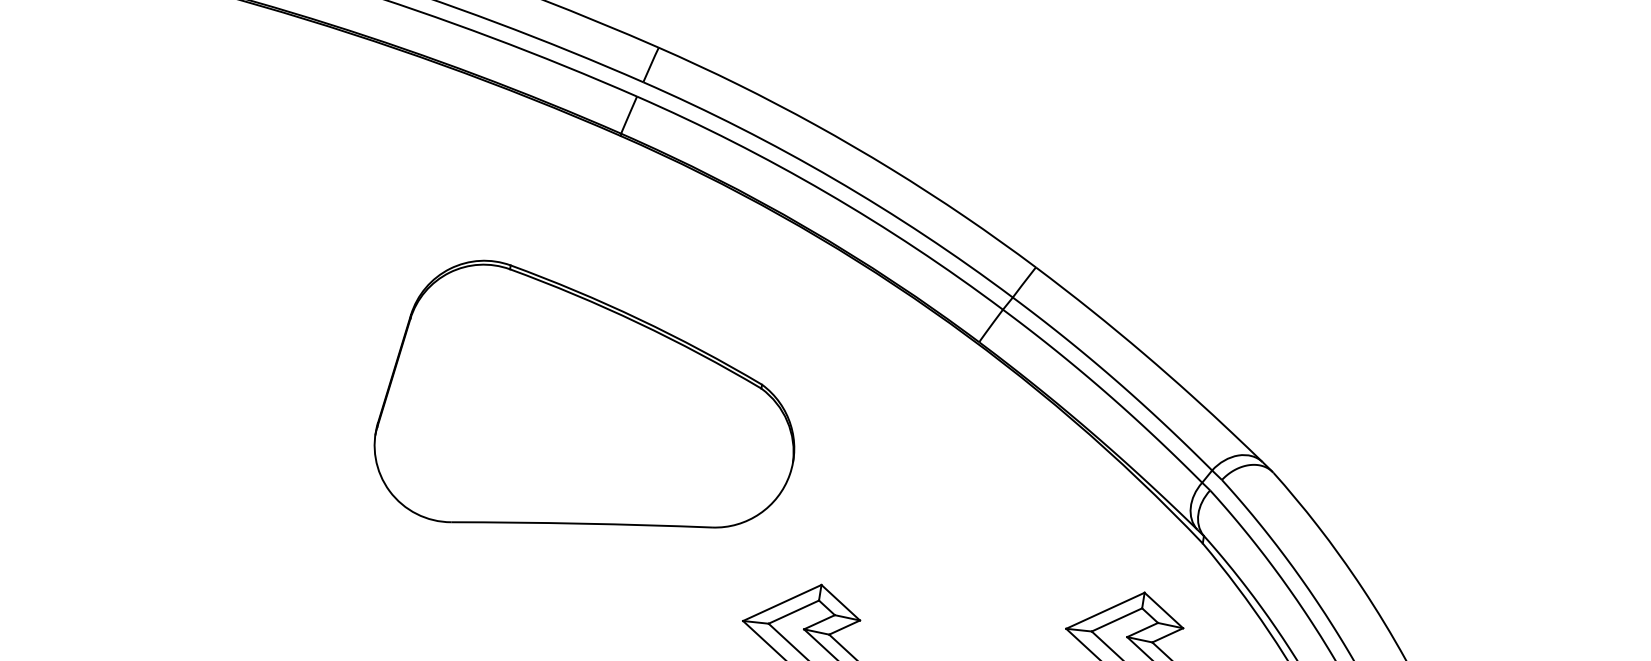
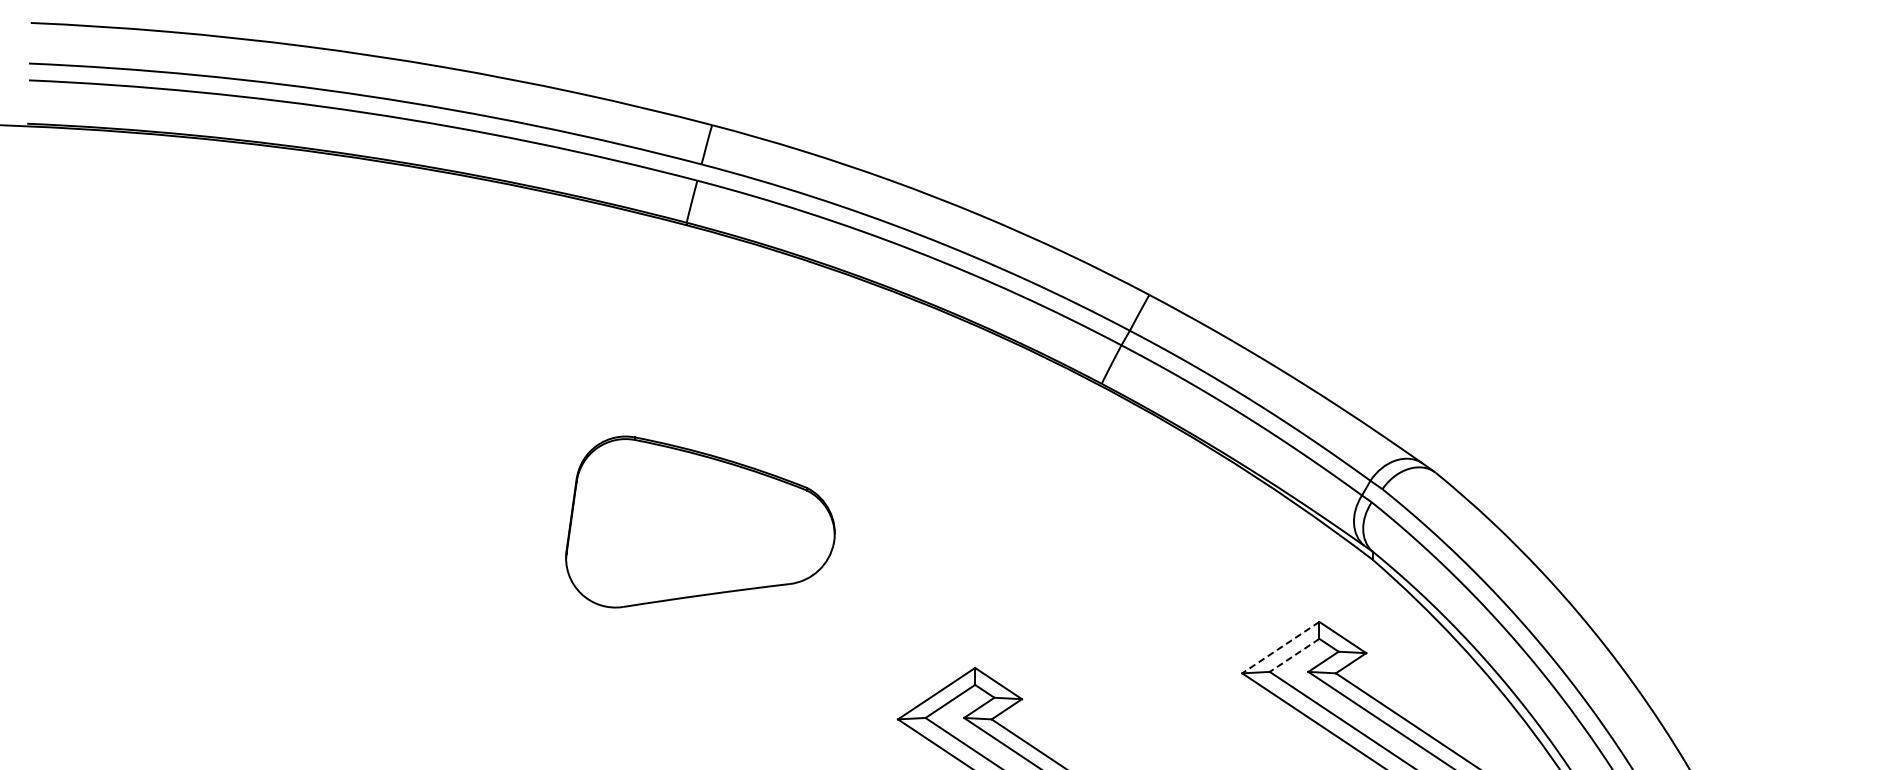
part: (590, 410) -> (700, 521), size x0.6
line: (1105, 610) -> (1280, 647), solid -> dashed
line: (1116, 620) -> (1294, 655), solid -> dashed

